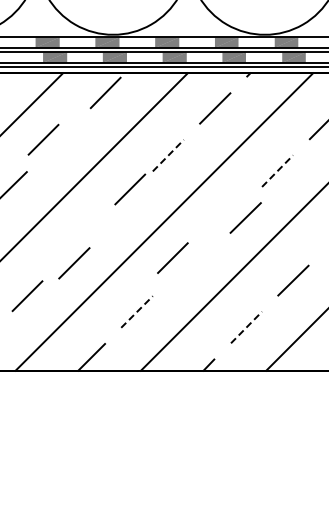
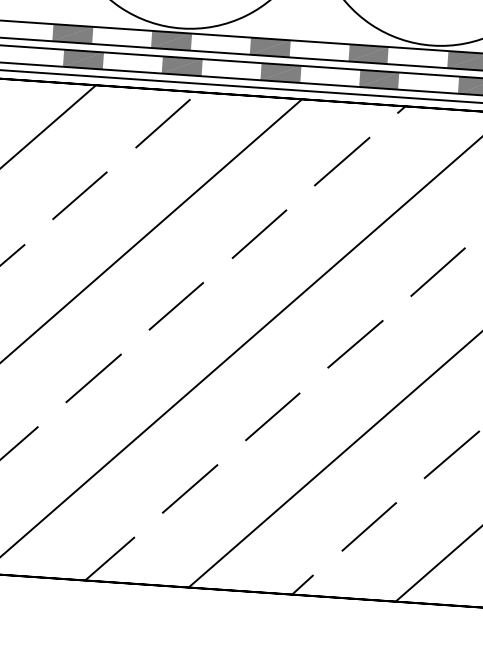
line: (43, 139) -> (79, 195), moved
line: (168, 155) -> (259, 234), dashed -> solid
line: (277, 170) -> (438, 271), dashed -> solid
line: (130, 189) -> (176, 306), moved
line: (245, 217) -> (355, 343), moved
line: (172, 257) -> (272, 415), moved
line: (74, 263) -> (93, 378), moved
line: (137, 311) -> (190, 488), dashed -> solid
line: (246, 327) -> (369, 526), dashed -> solid

